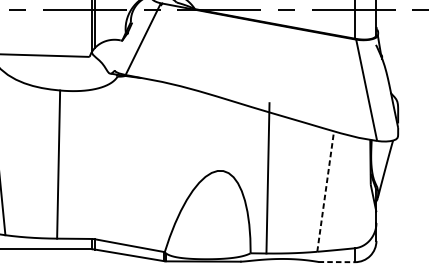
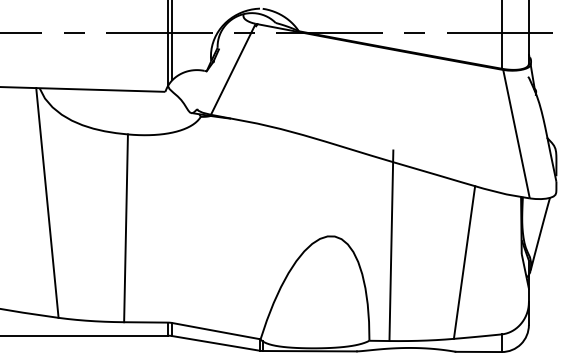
line: (325, 191) -> (464, 262), dashed -> solid
line: (337, 261) -> (479, 351), dashed -> solid

